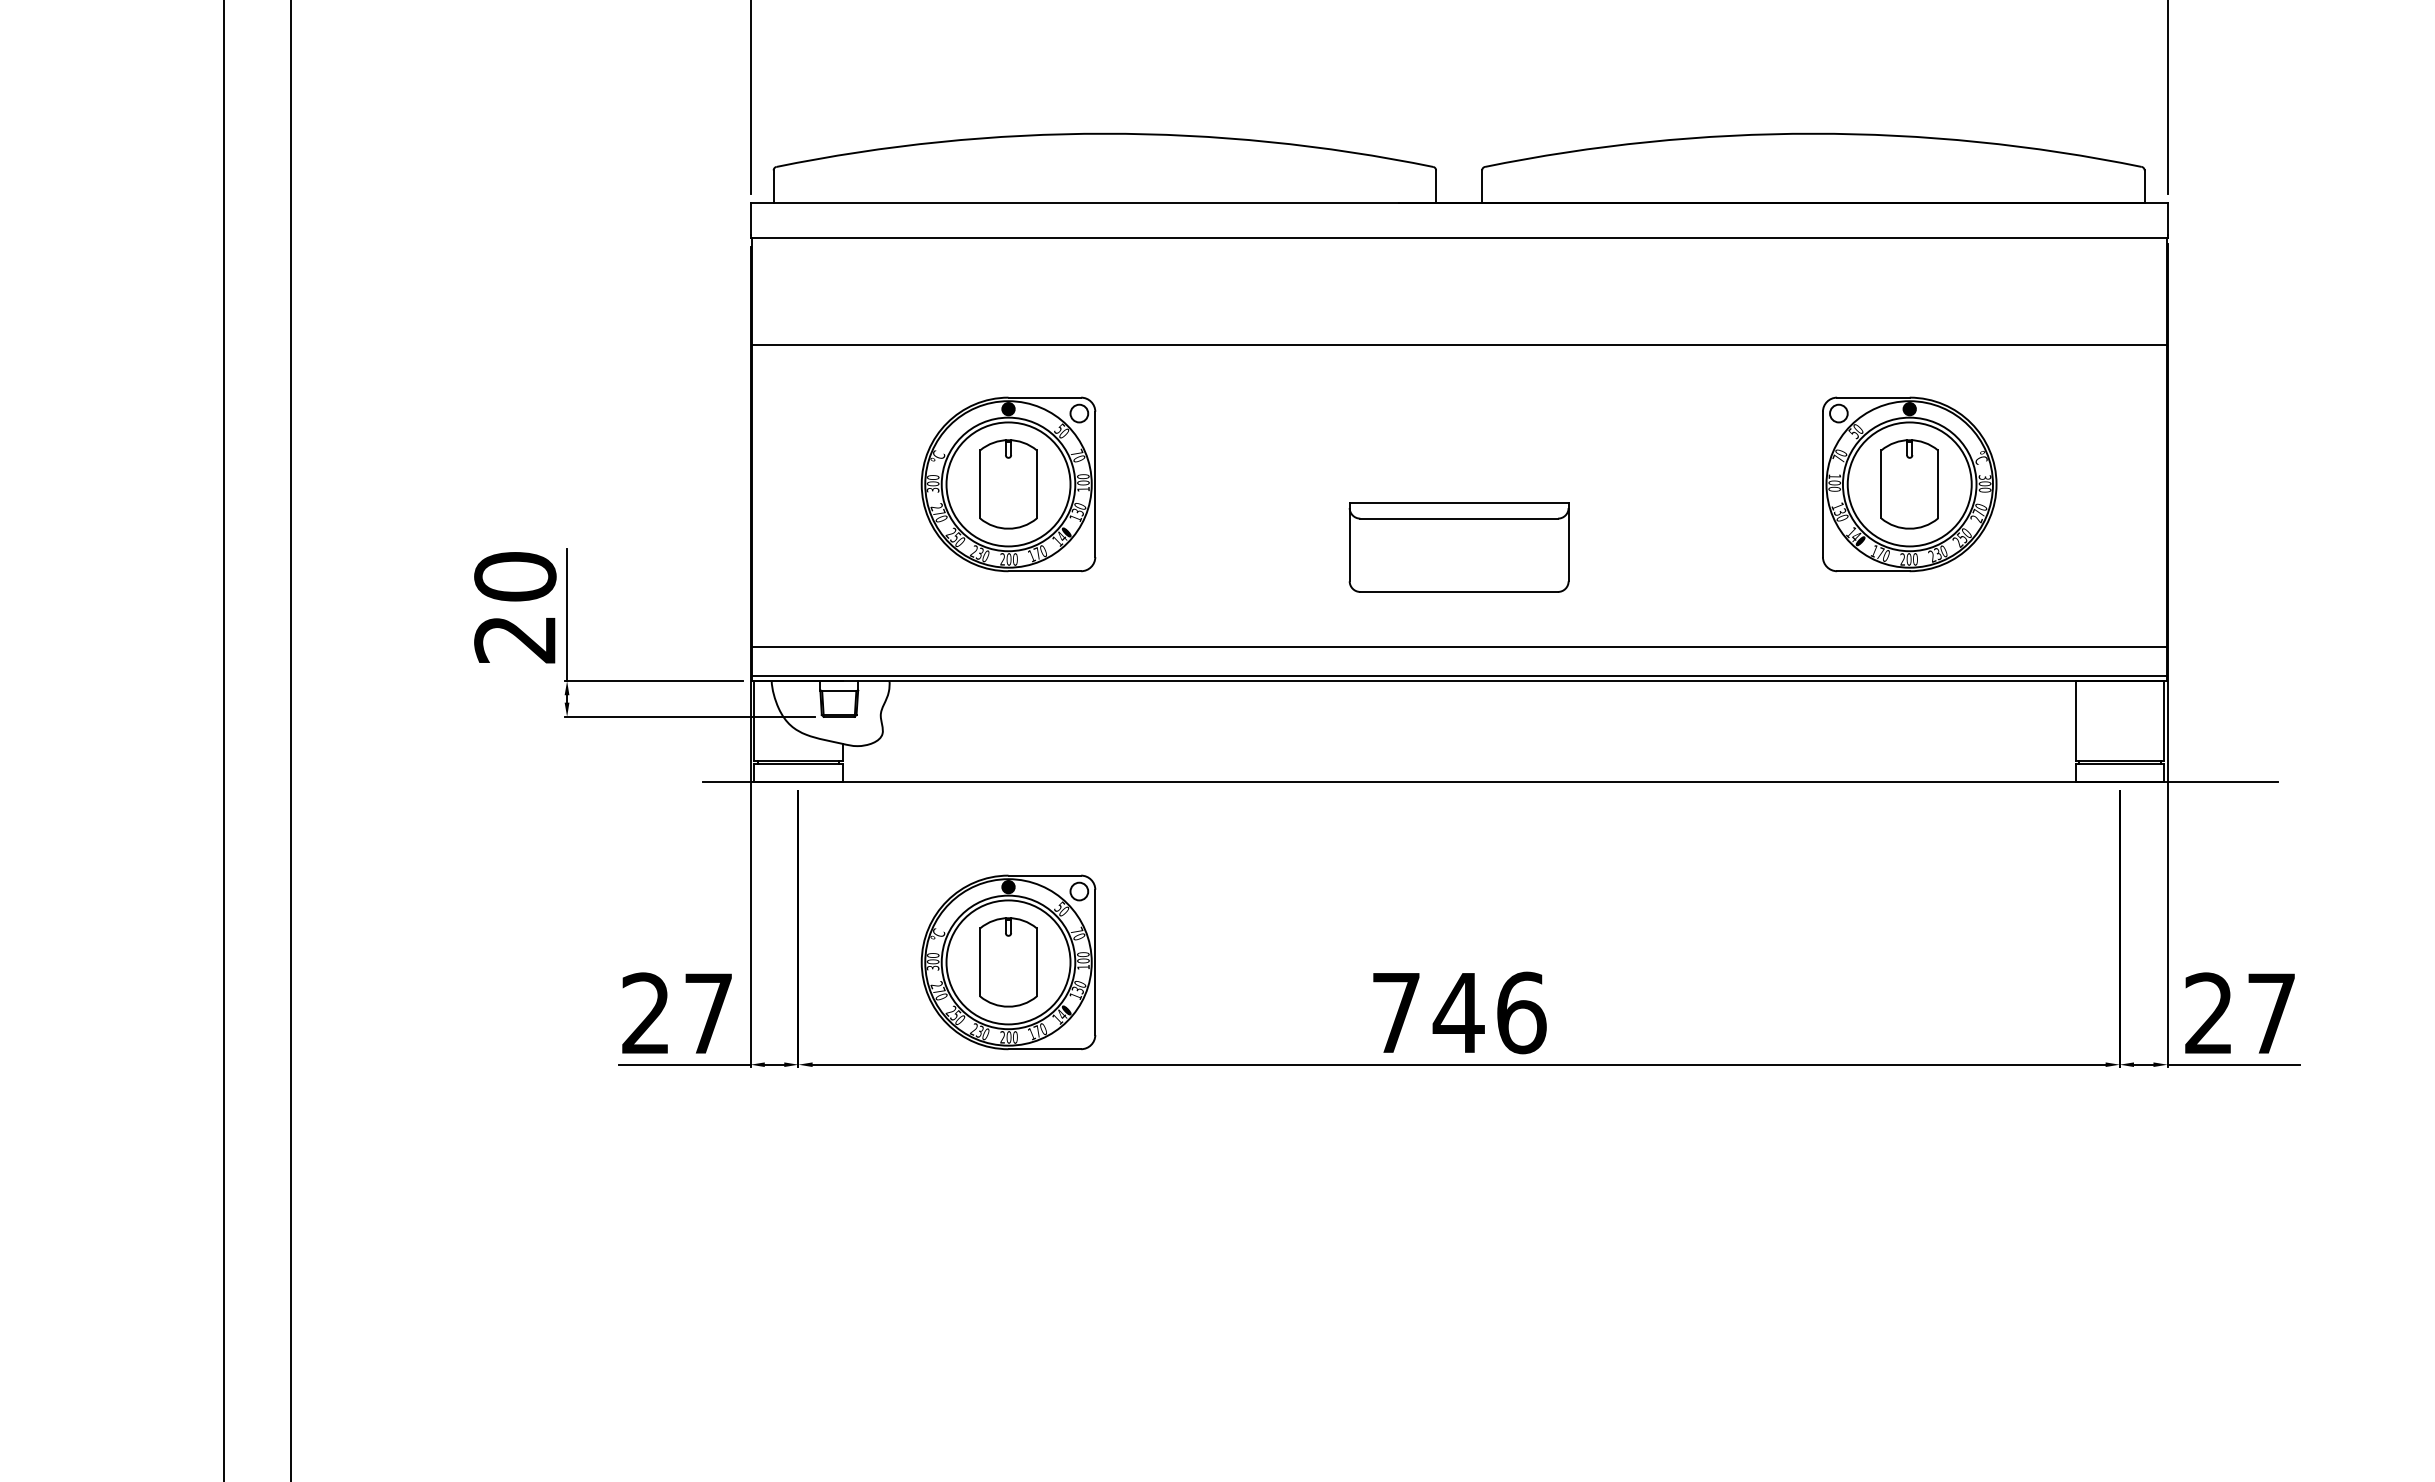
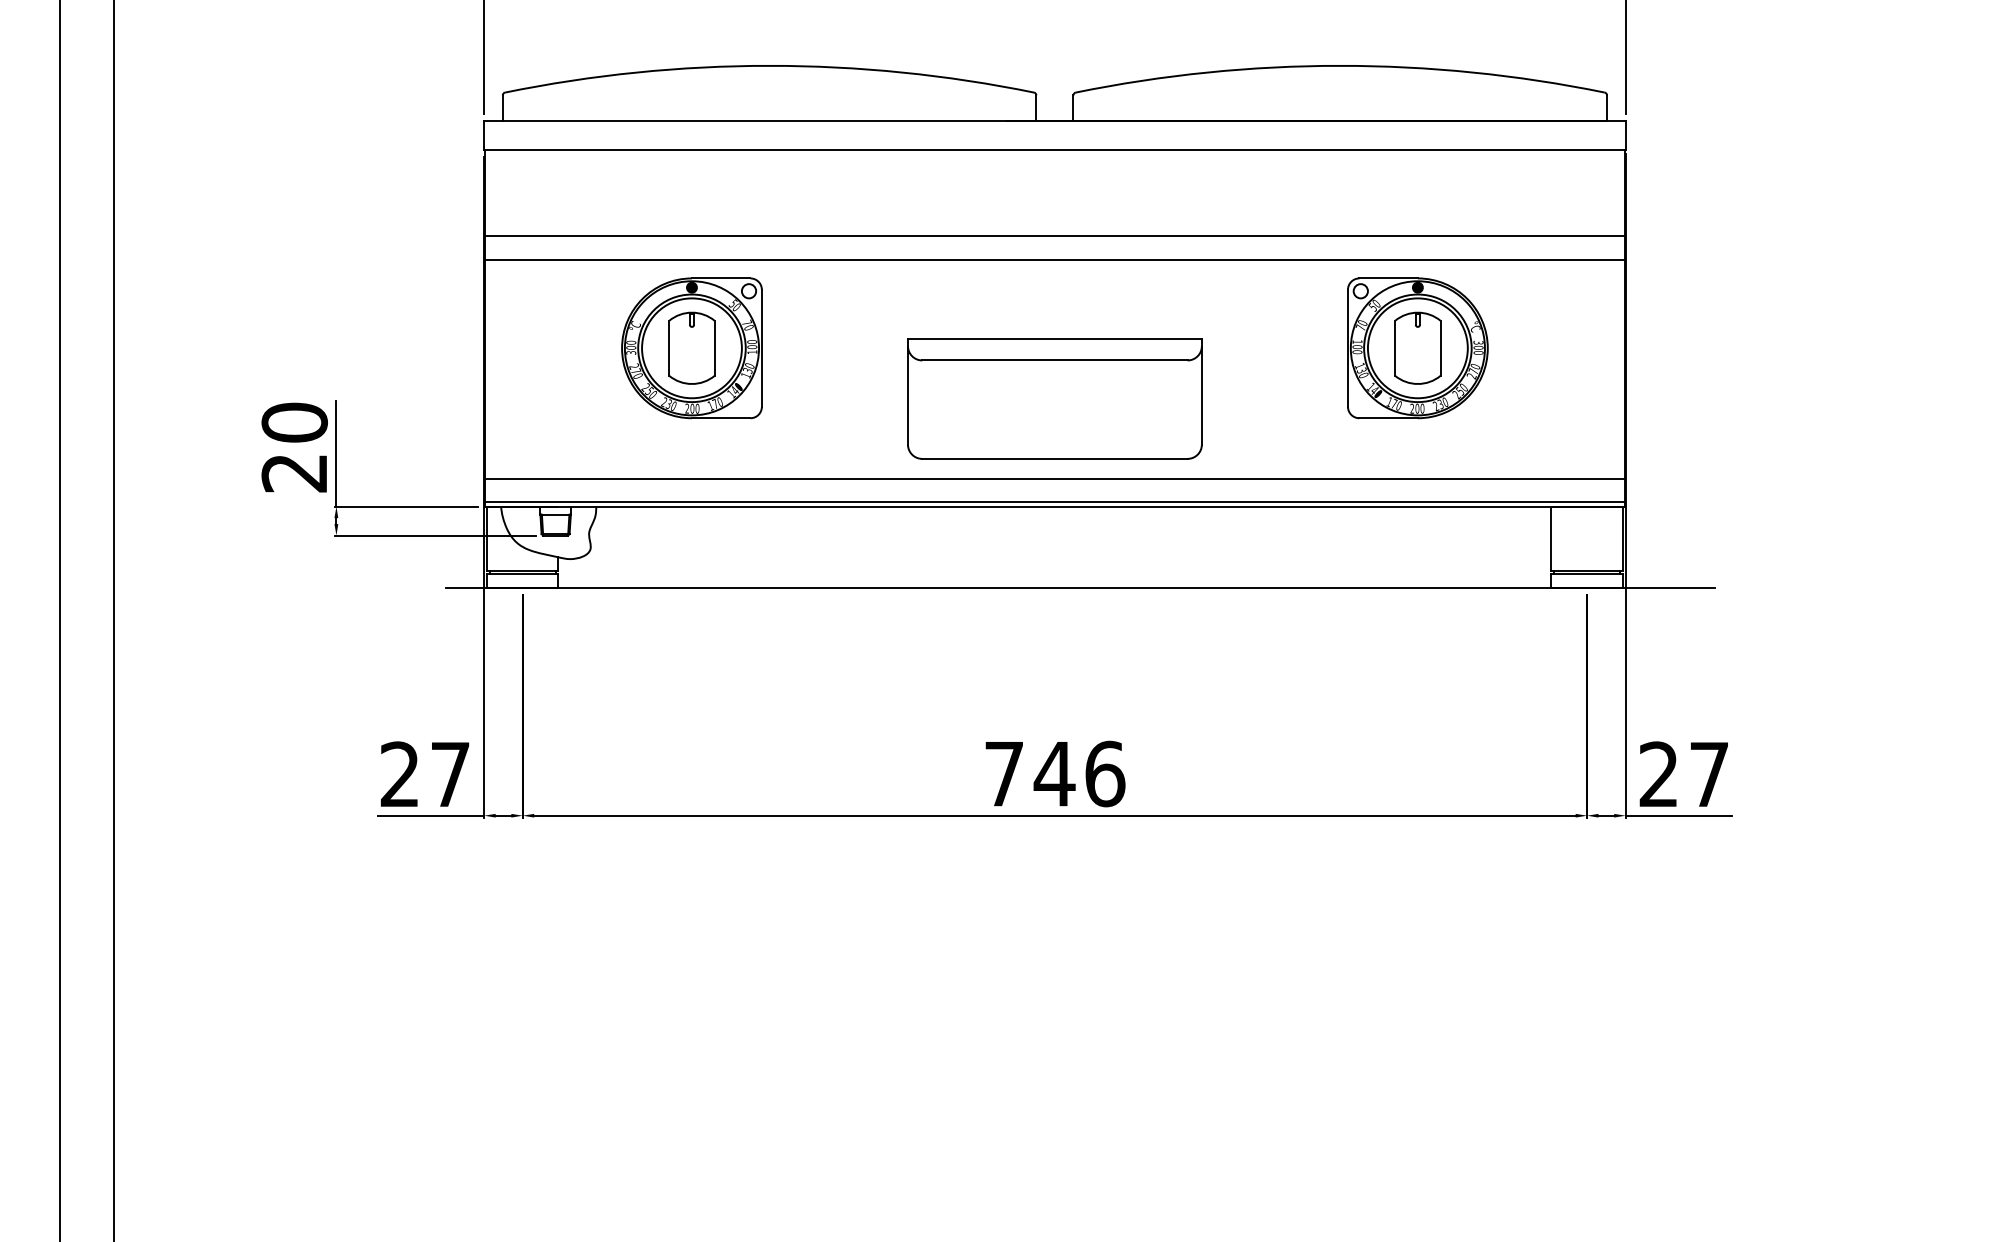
line: (1458, 375) -> (1054, 260), added
part: (1458, 546) -> (1054, 398), size x1.67
part: (1007, 962) -> (691, 733), removed

